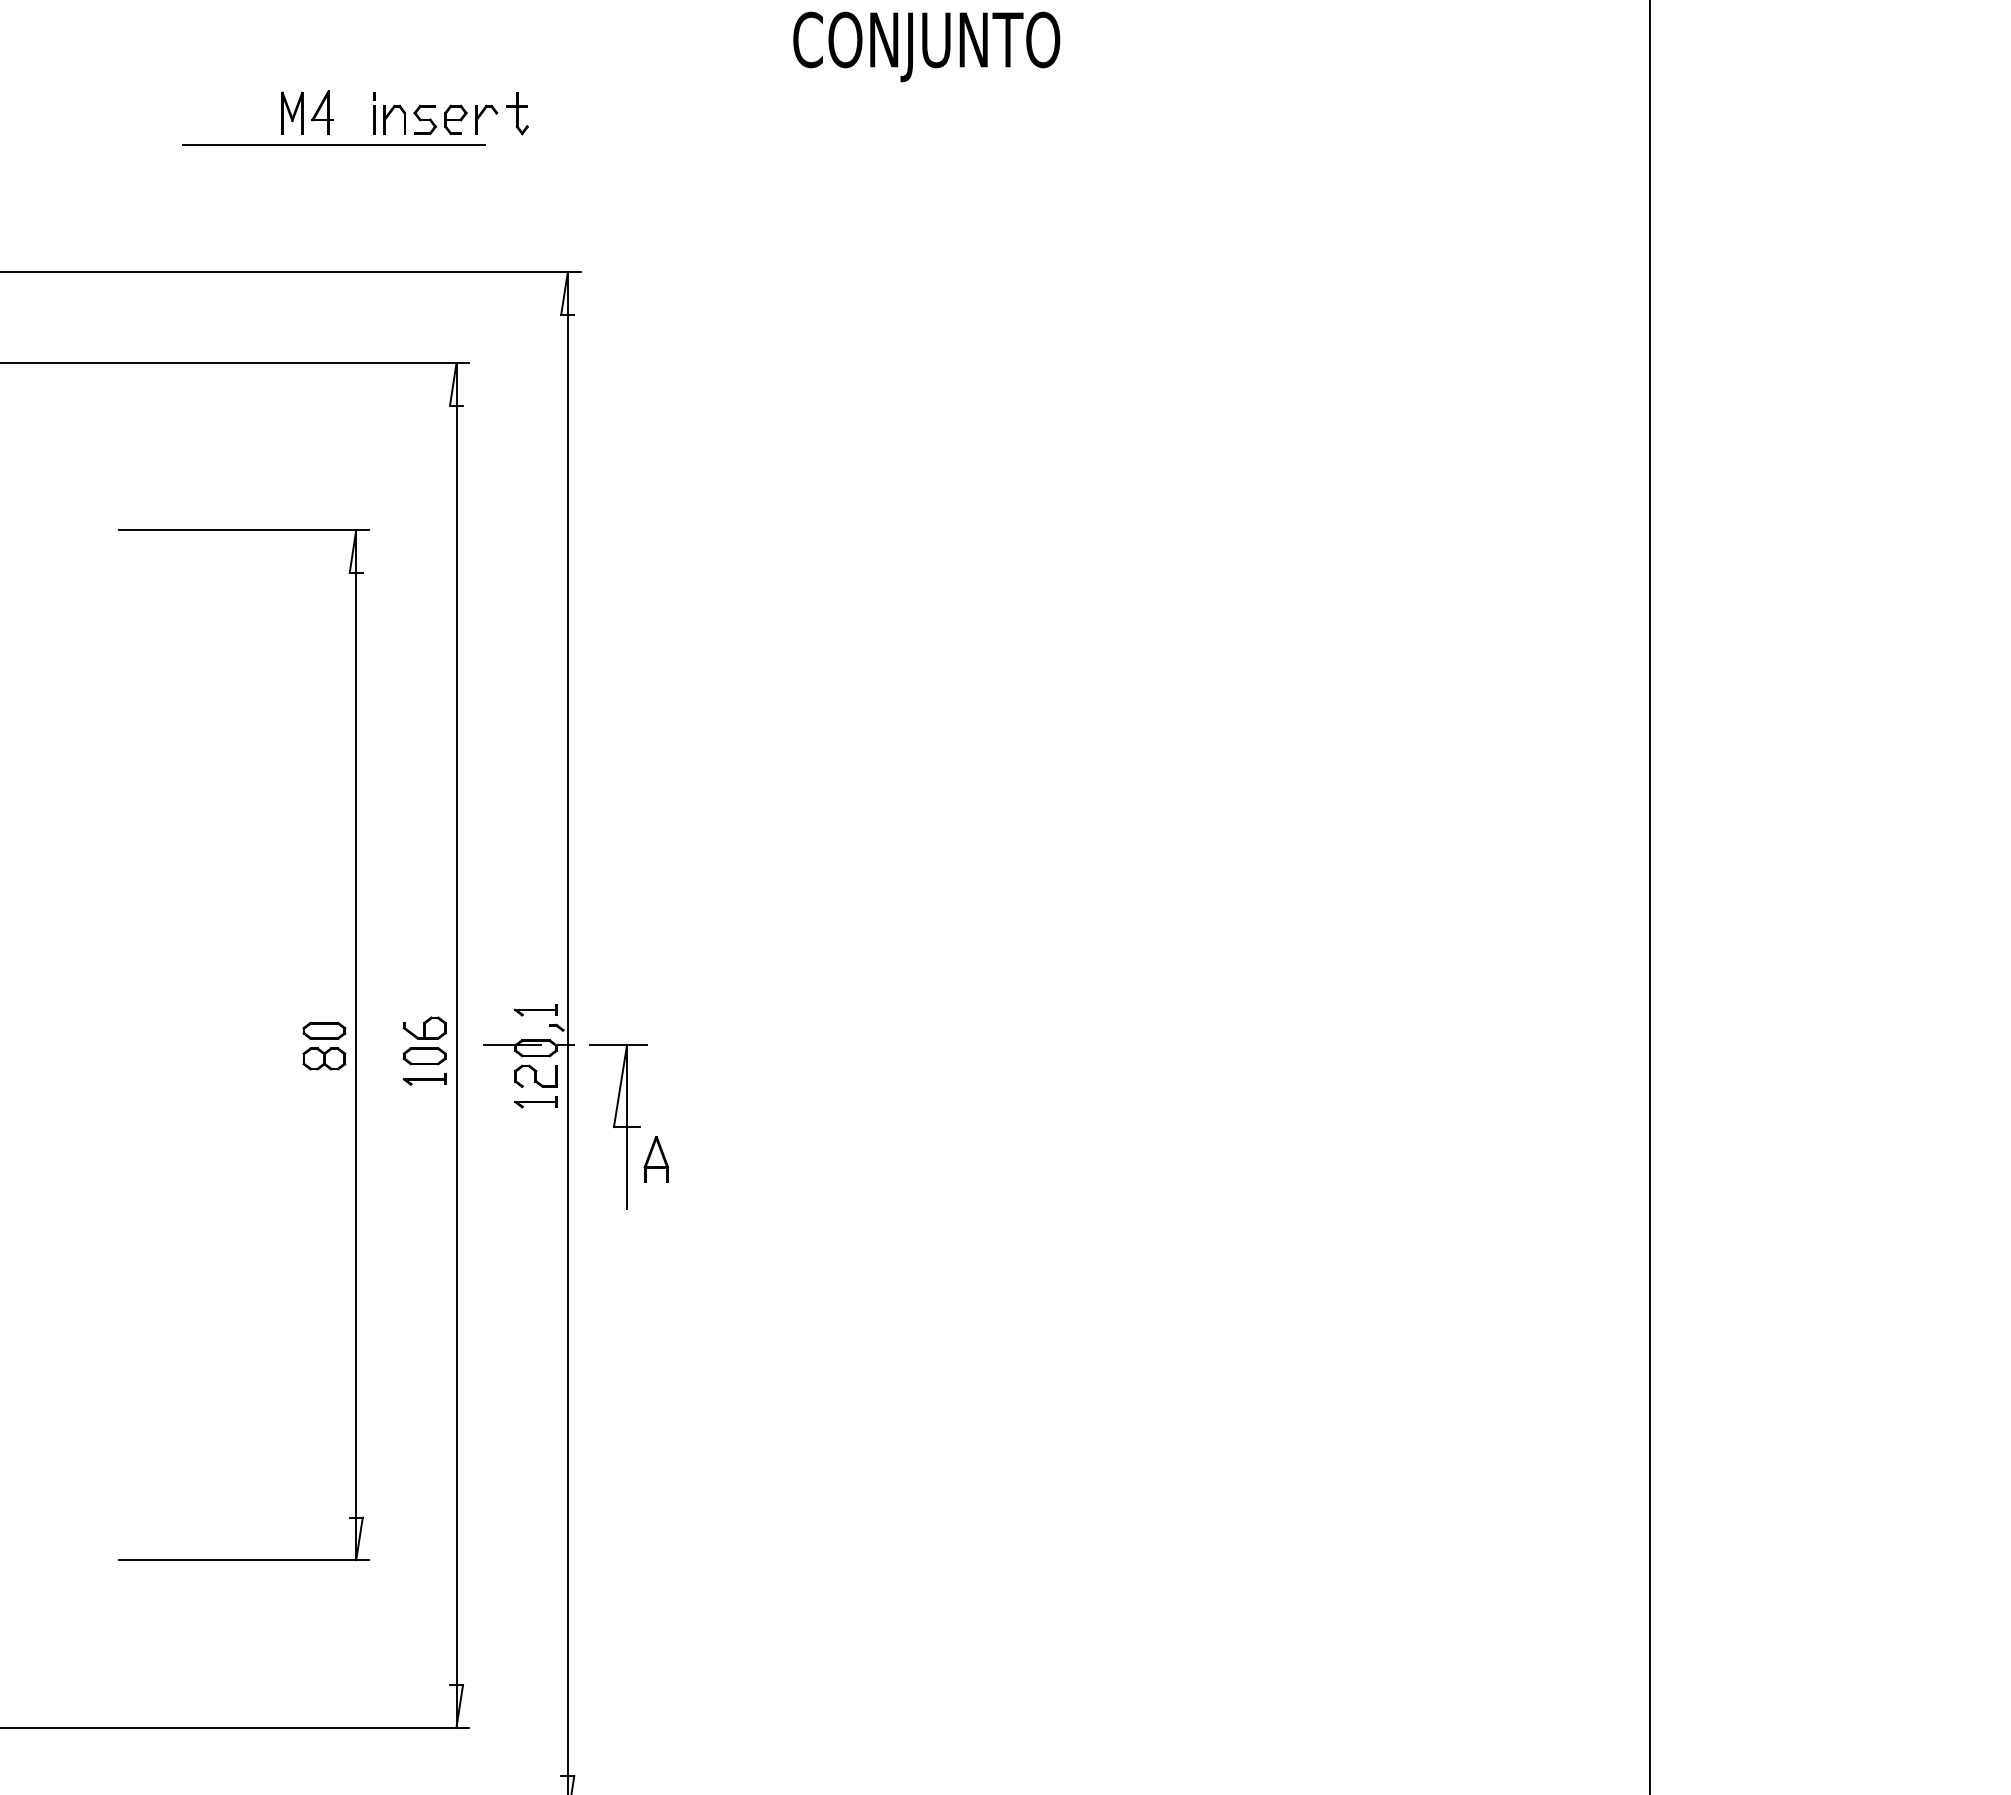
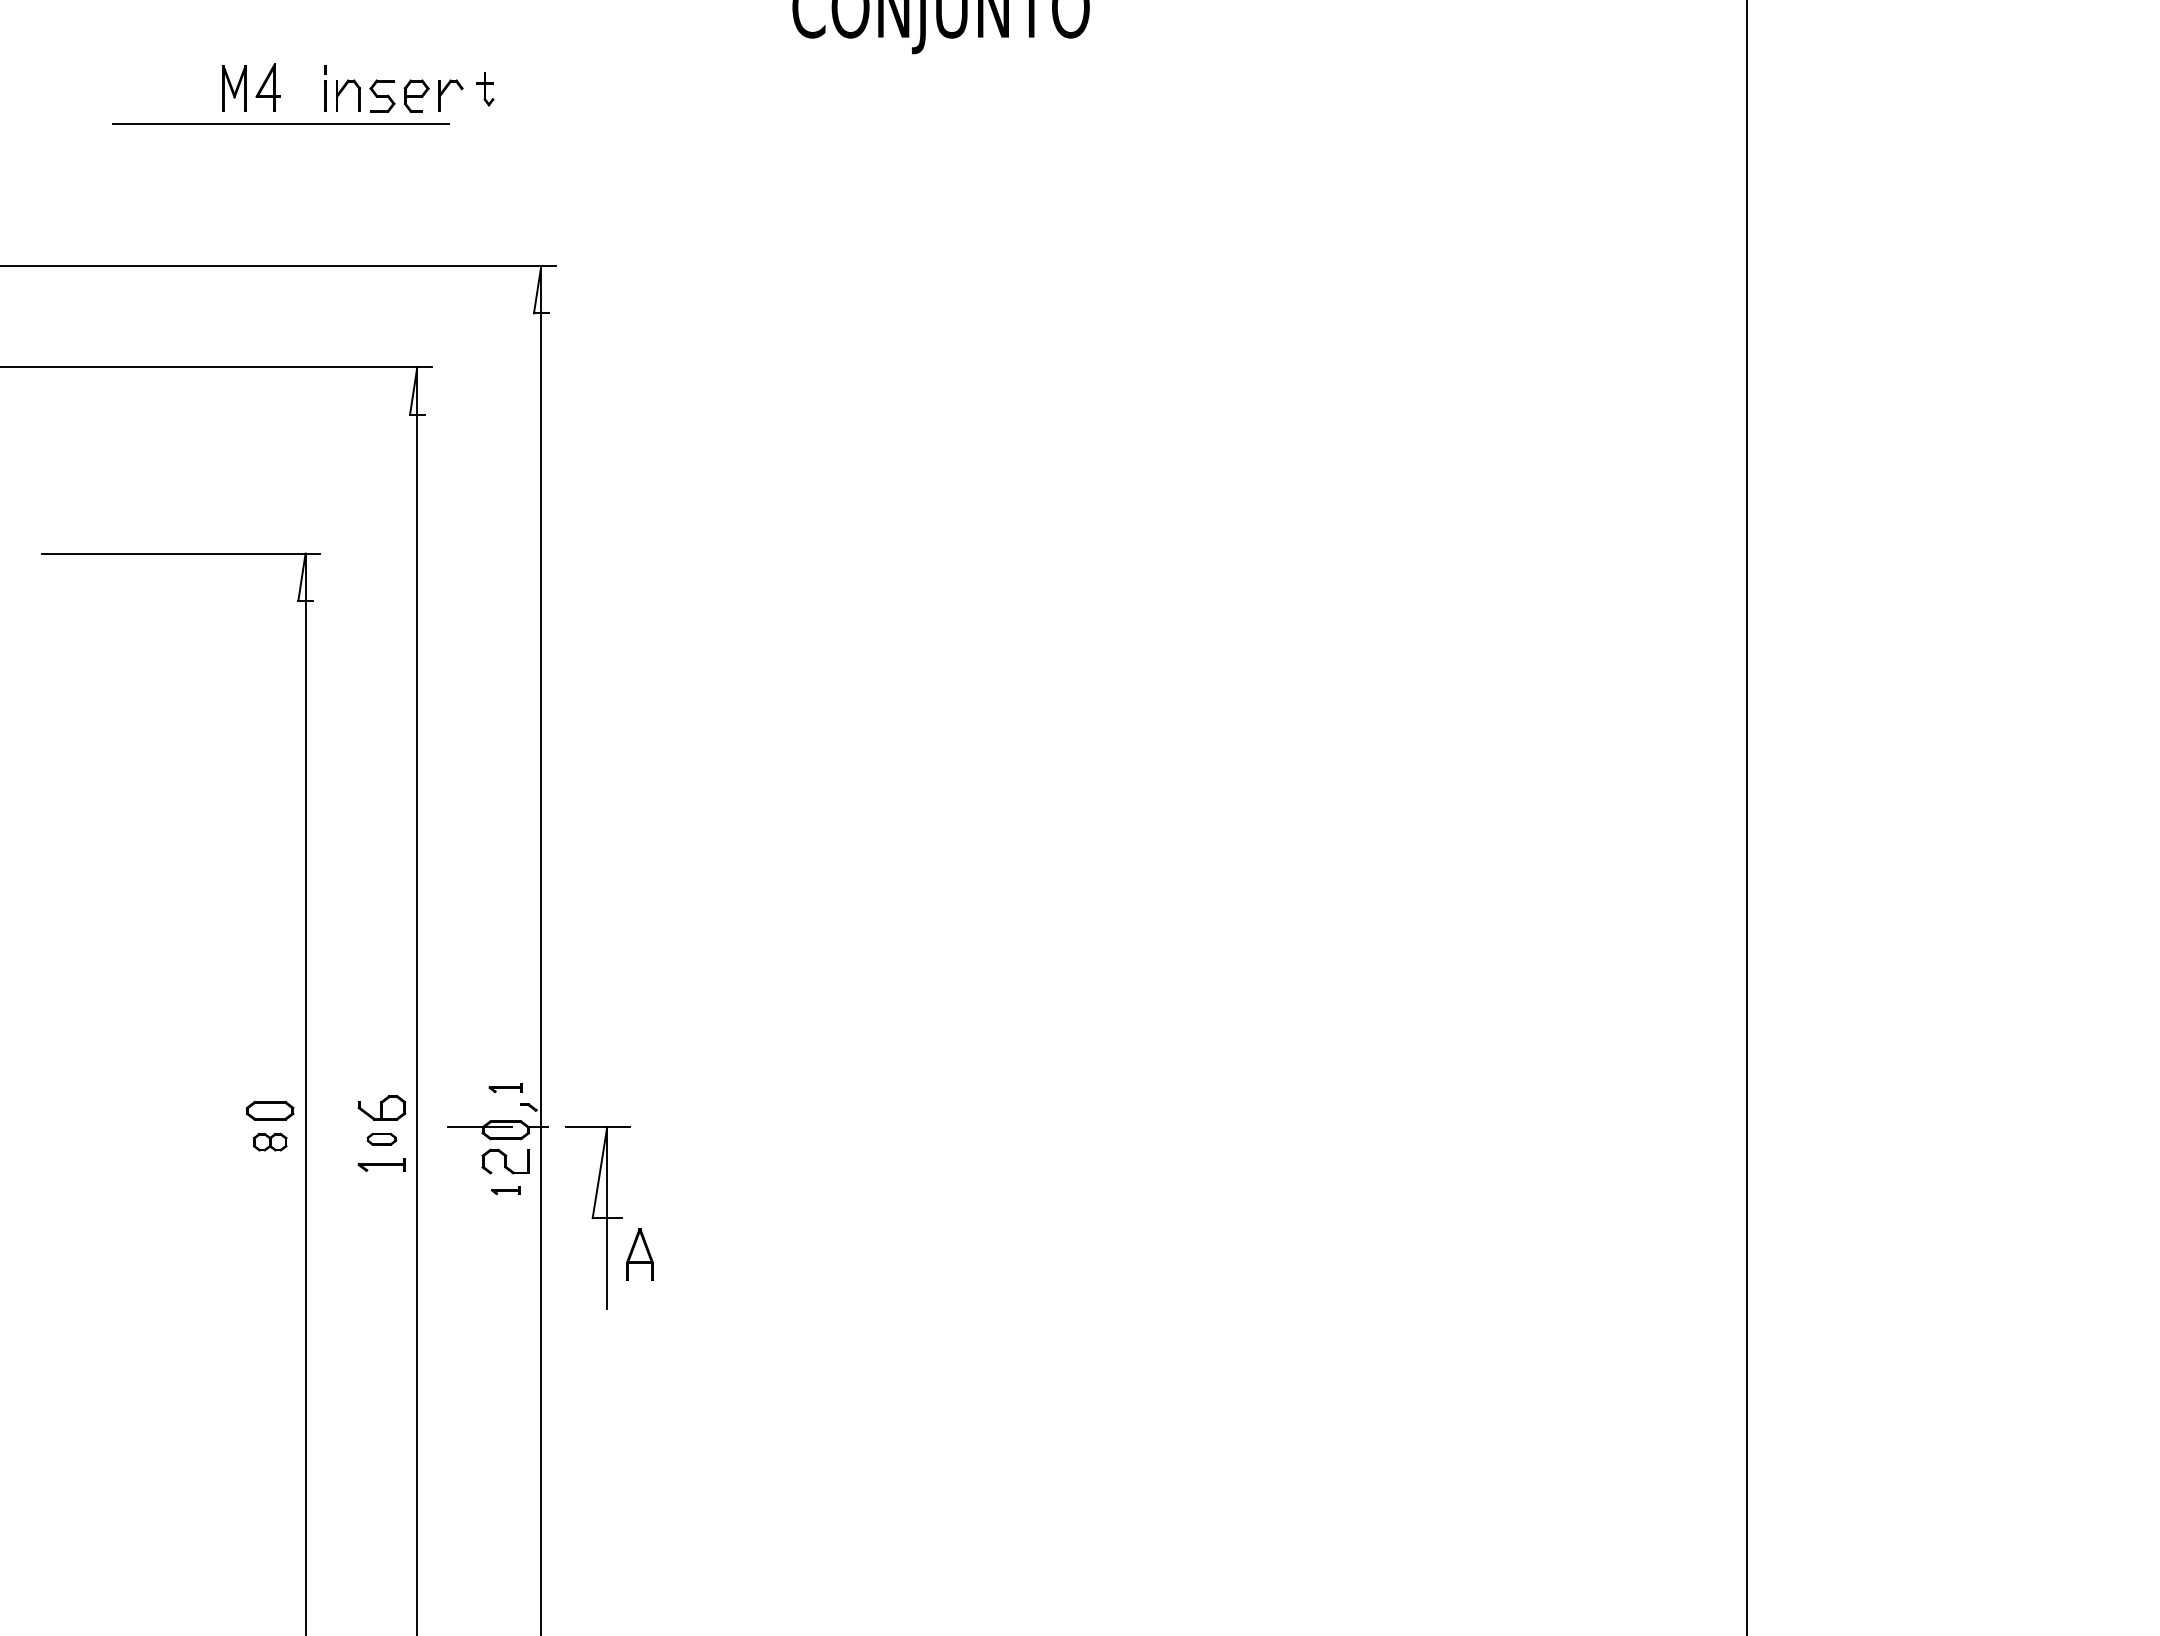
part: (517, 113) -> (485, 89), size x0.7
part: (535, 1010) -> (505, 1088), size x0.7
part: (424, 1056) -> (381, 1139), size x0.6
part: (324, 1058) -> (270, 1141), size x0.7
part: (535, 1102) -> (505, 1190), size x0.6

